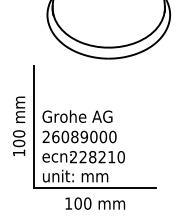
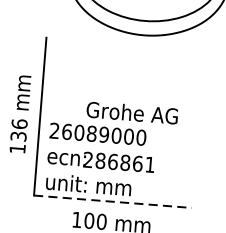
text: (77, 116) -> (132, 112), moved
text: (19, 138) -> (19, 130), 100 -> 136
text: (101, 157) -> (124, 163), 228210 -> 286861
line: (95, 187) -> (113, 201), solid -> dashed

